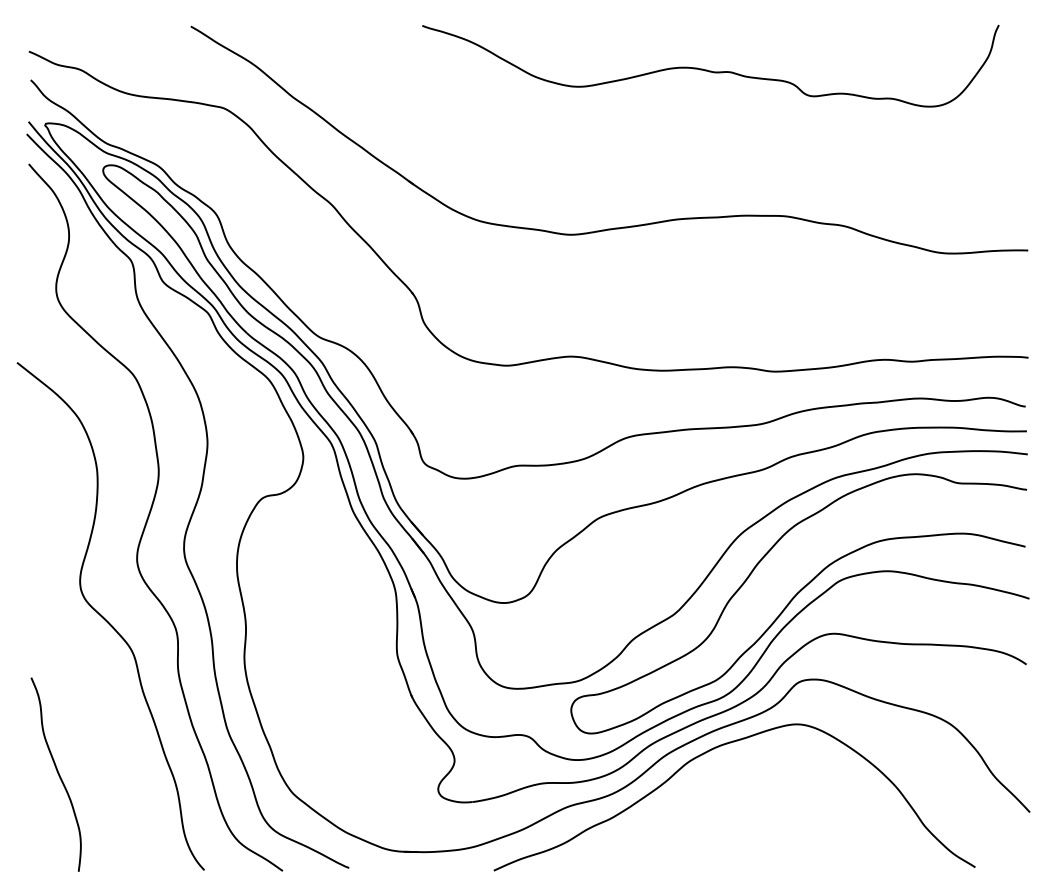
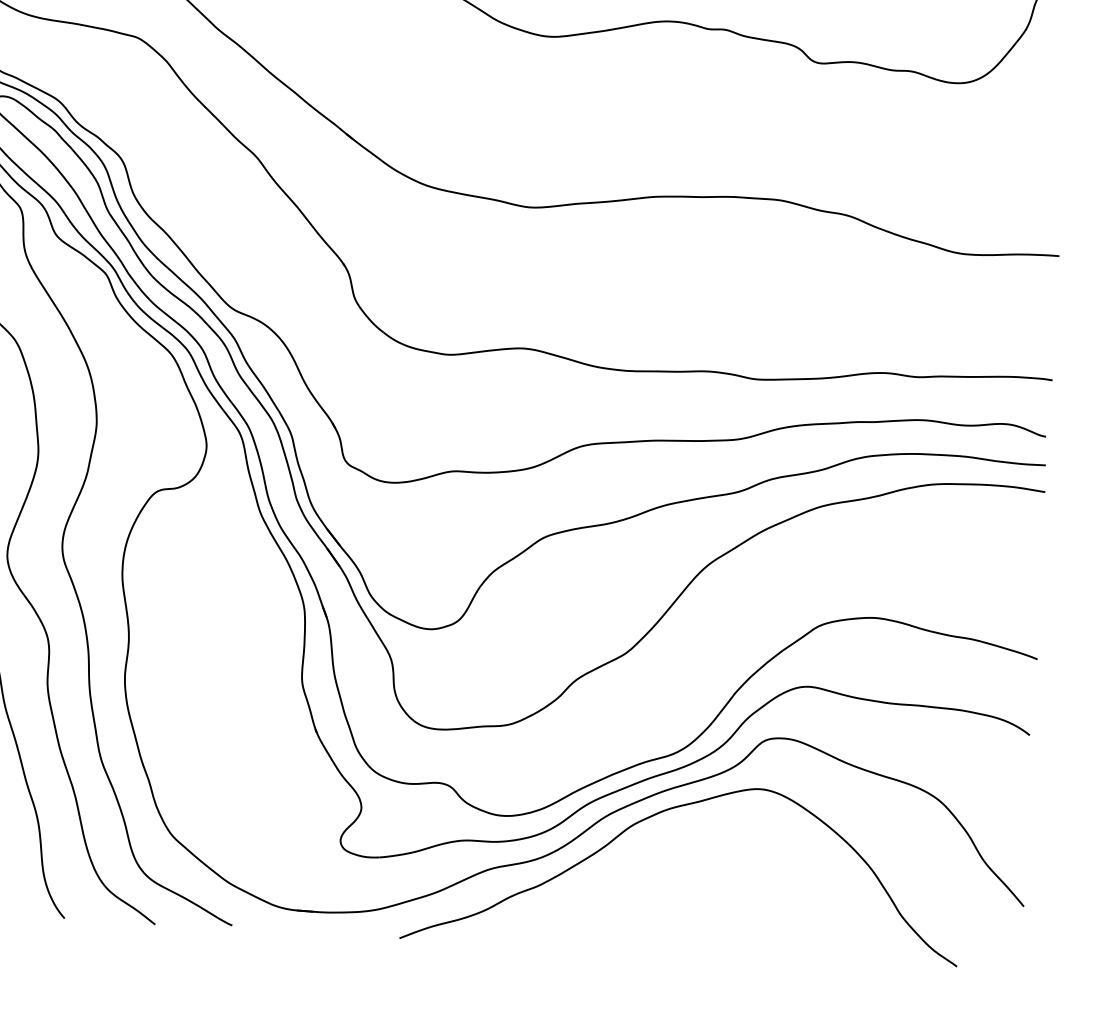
curve: (794, 598) -> (765, 643), removed

